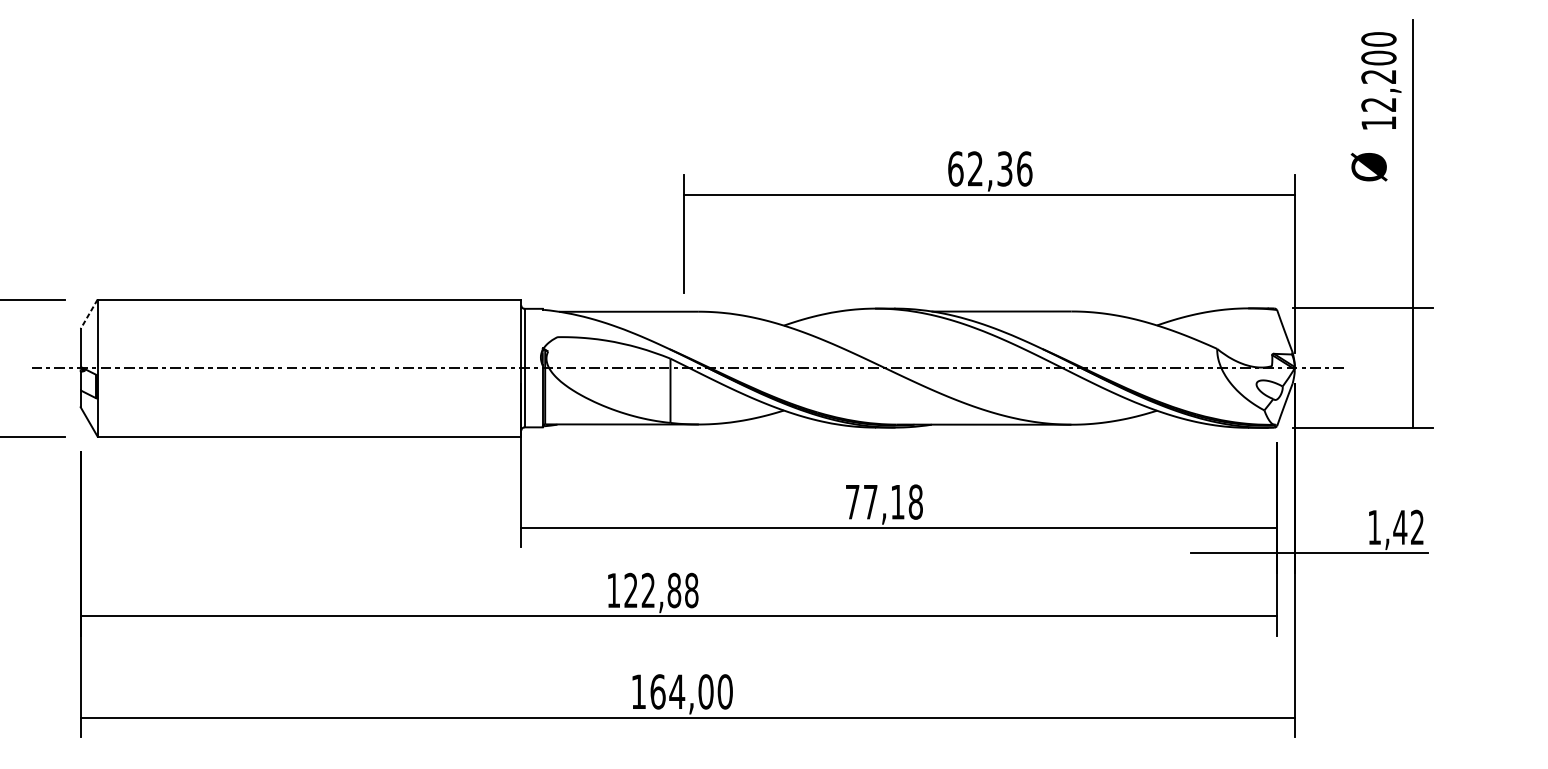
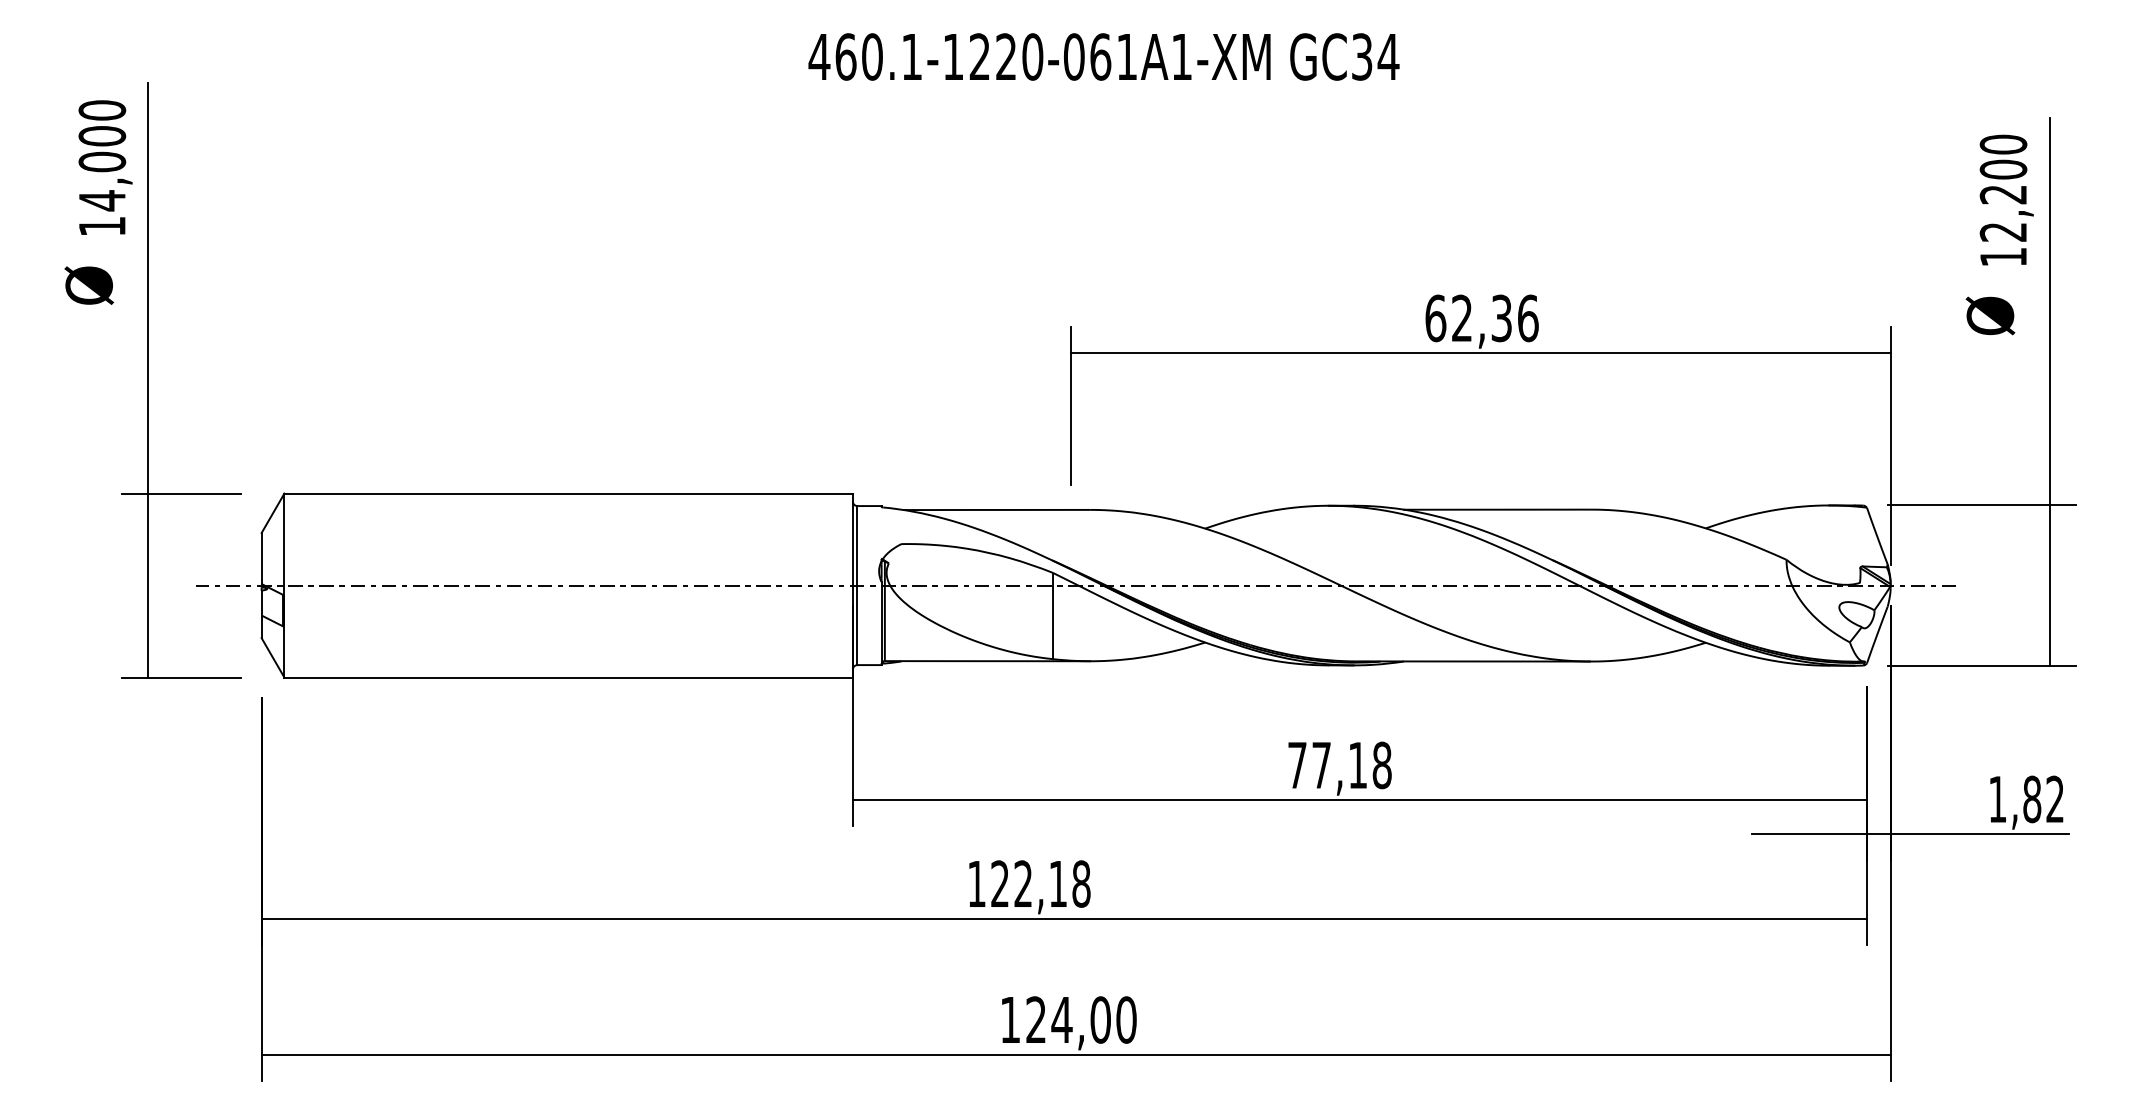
line: (89, 314) -> (273, 513), dashed -> solid
text: (1399, 527) -> (2031, 799), 1,42 -> 1,82
text: (674, 590) -> (1058, 883), 122,88 -> 122,18
text: (658, 691) -> (1036, 1019), 164,00 -> 124,00

